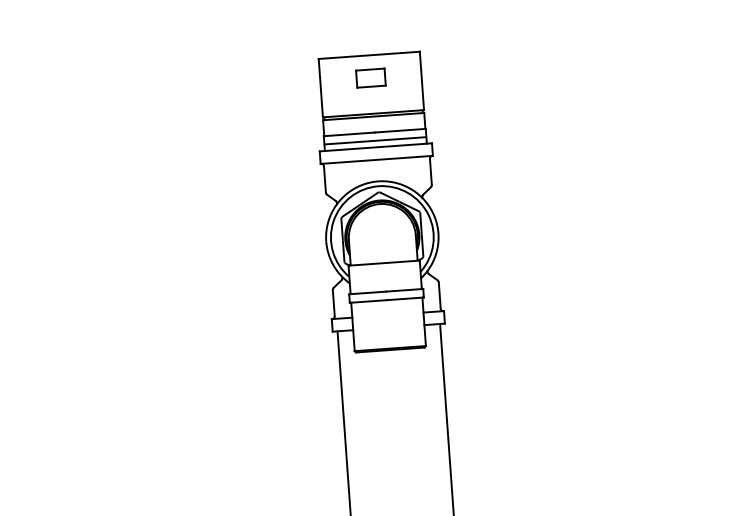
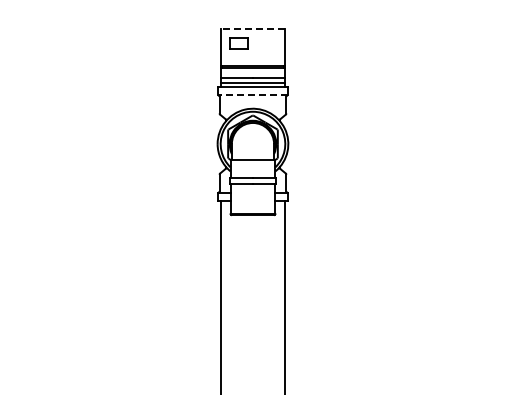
line: (368, 55) -> (252, 29), solid -> dashed
part: (370, 77) -> (238, 43), moved
line: (376, 160) -> (252, 95), solid -> dashed

